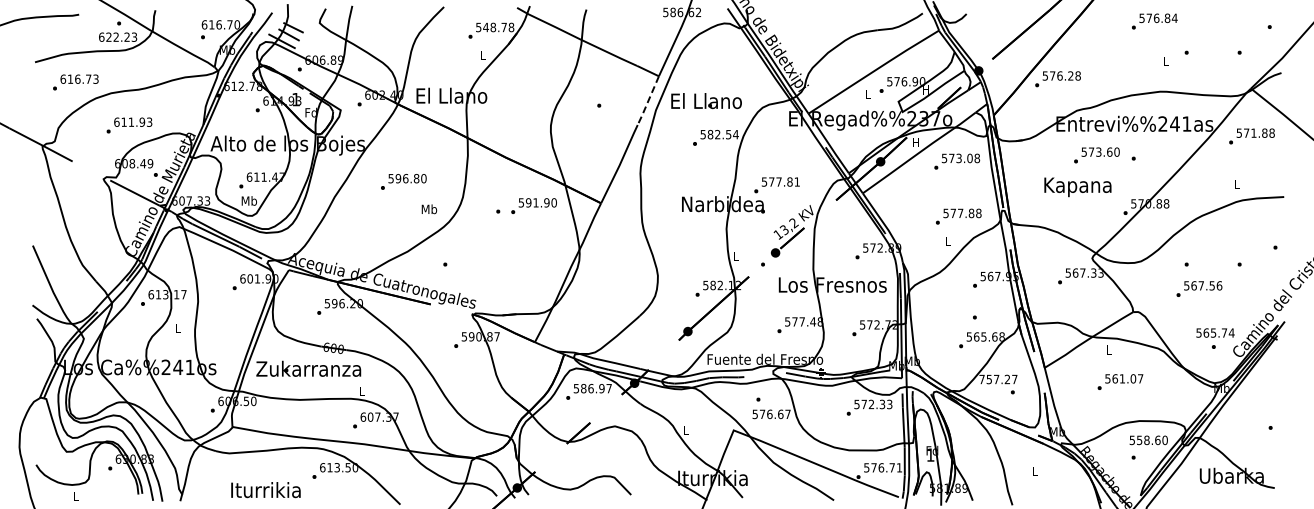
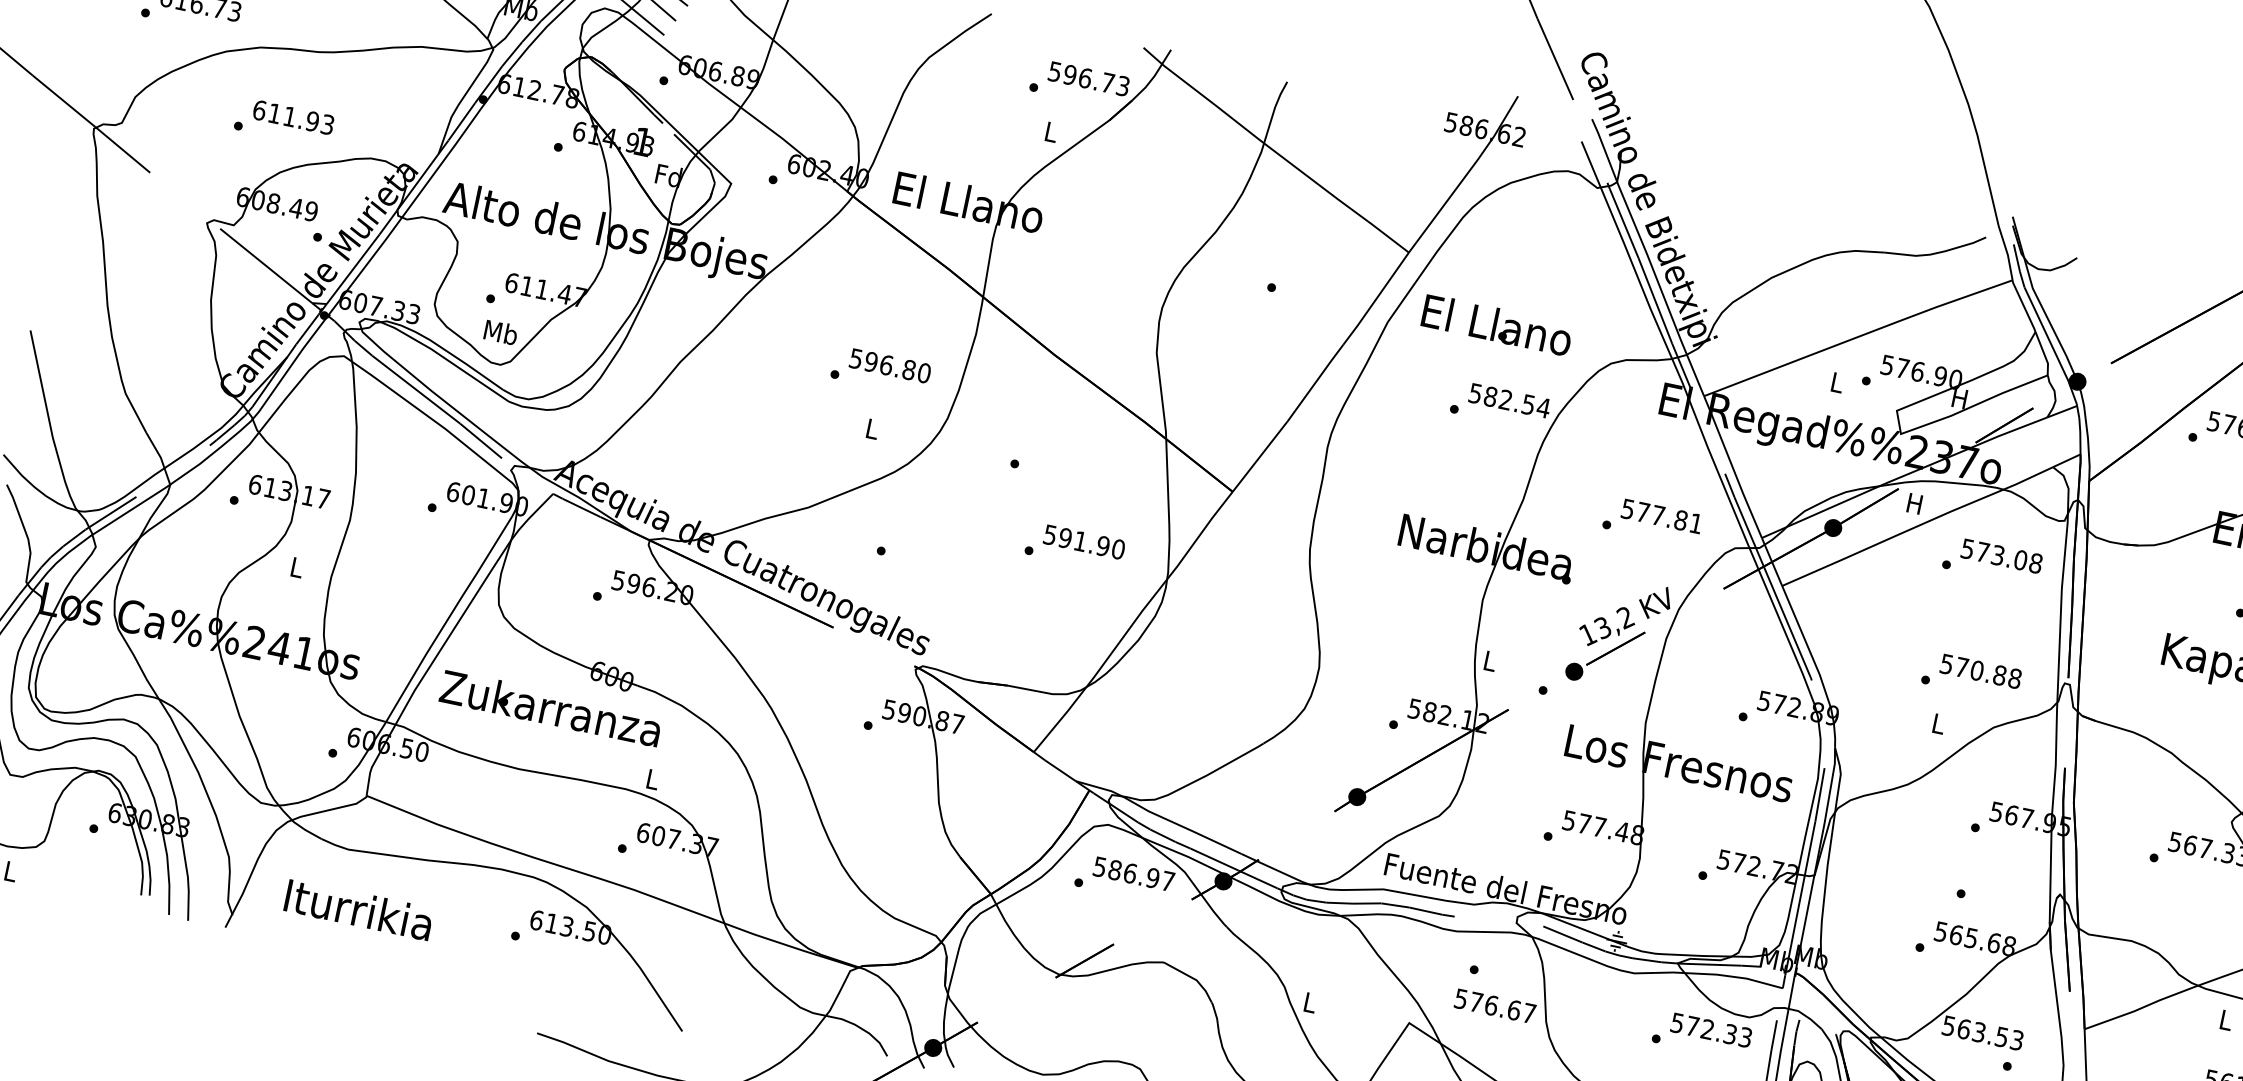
text: (498, 27) -> (1096, 80), 548.78 -> 596.73
line: (648, 101) -> (1376, 300), dashed -> solid
text: (403, 181) -> (880, 370), moved
text: (776, 185) -> (1651, 521), moved
text: (533, 205) -> (1074, 545), moved
text: (429, 209) -> (872, 429), Mb -> L
text: (960, 213) -> (1976, 670), 577.88 -> 570.88
text: (998, 379) -> (1983, 1033), 757.27 -> 563.53
text: (265, 490) -> (357, 910), moved

